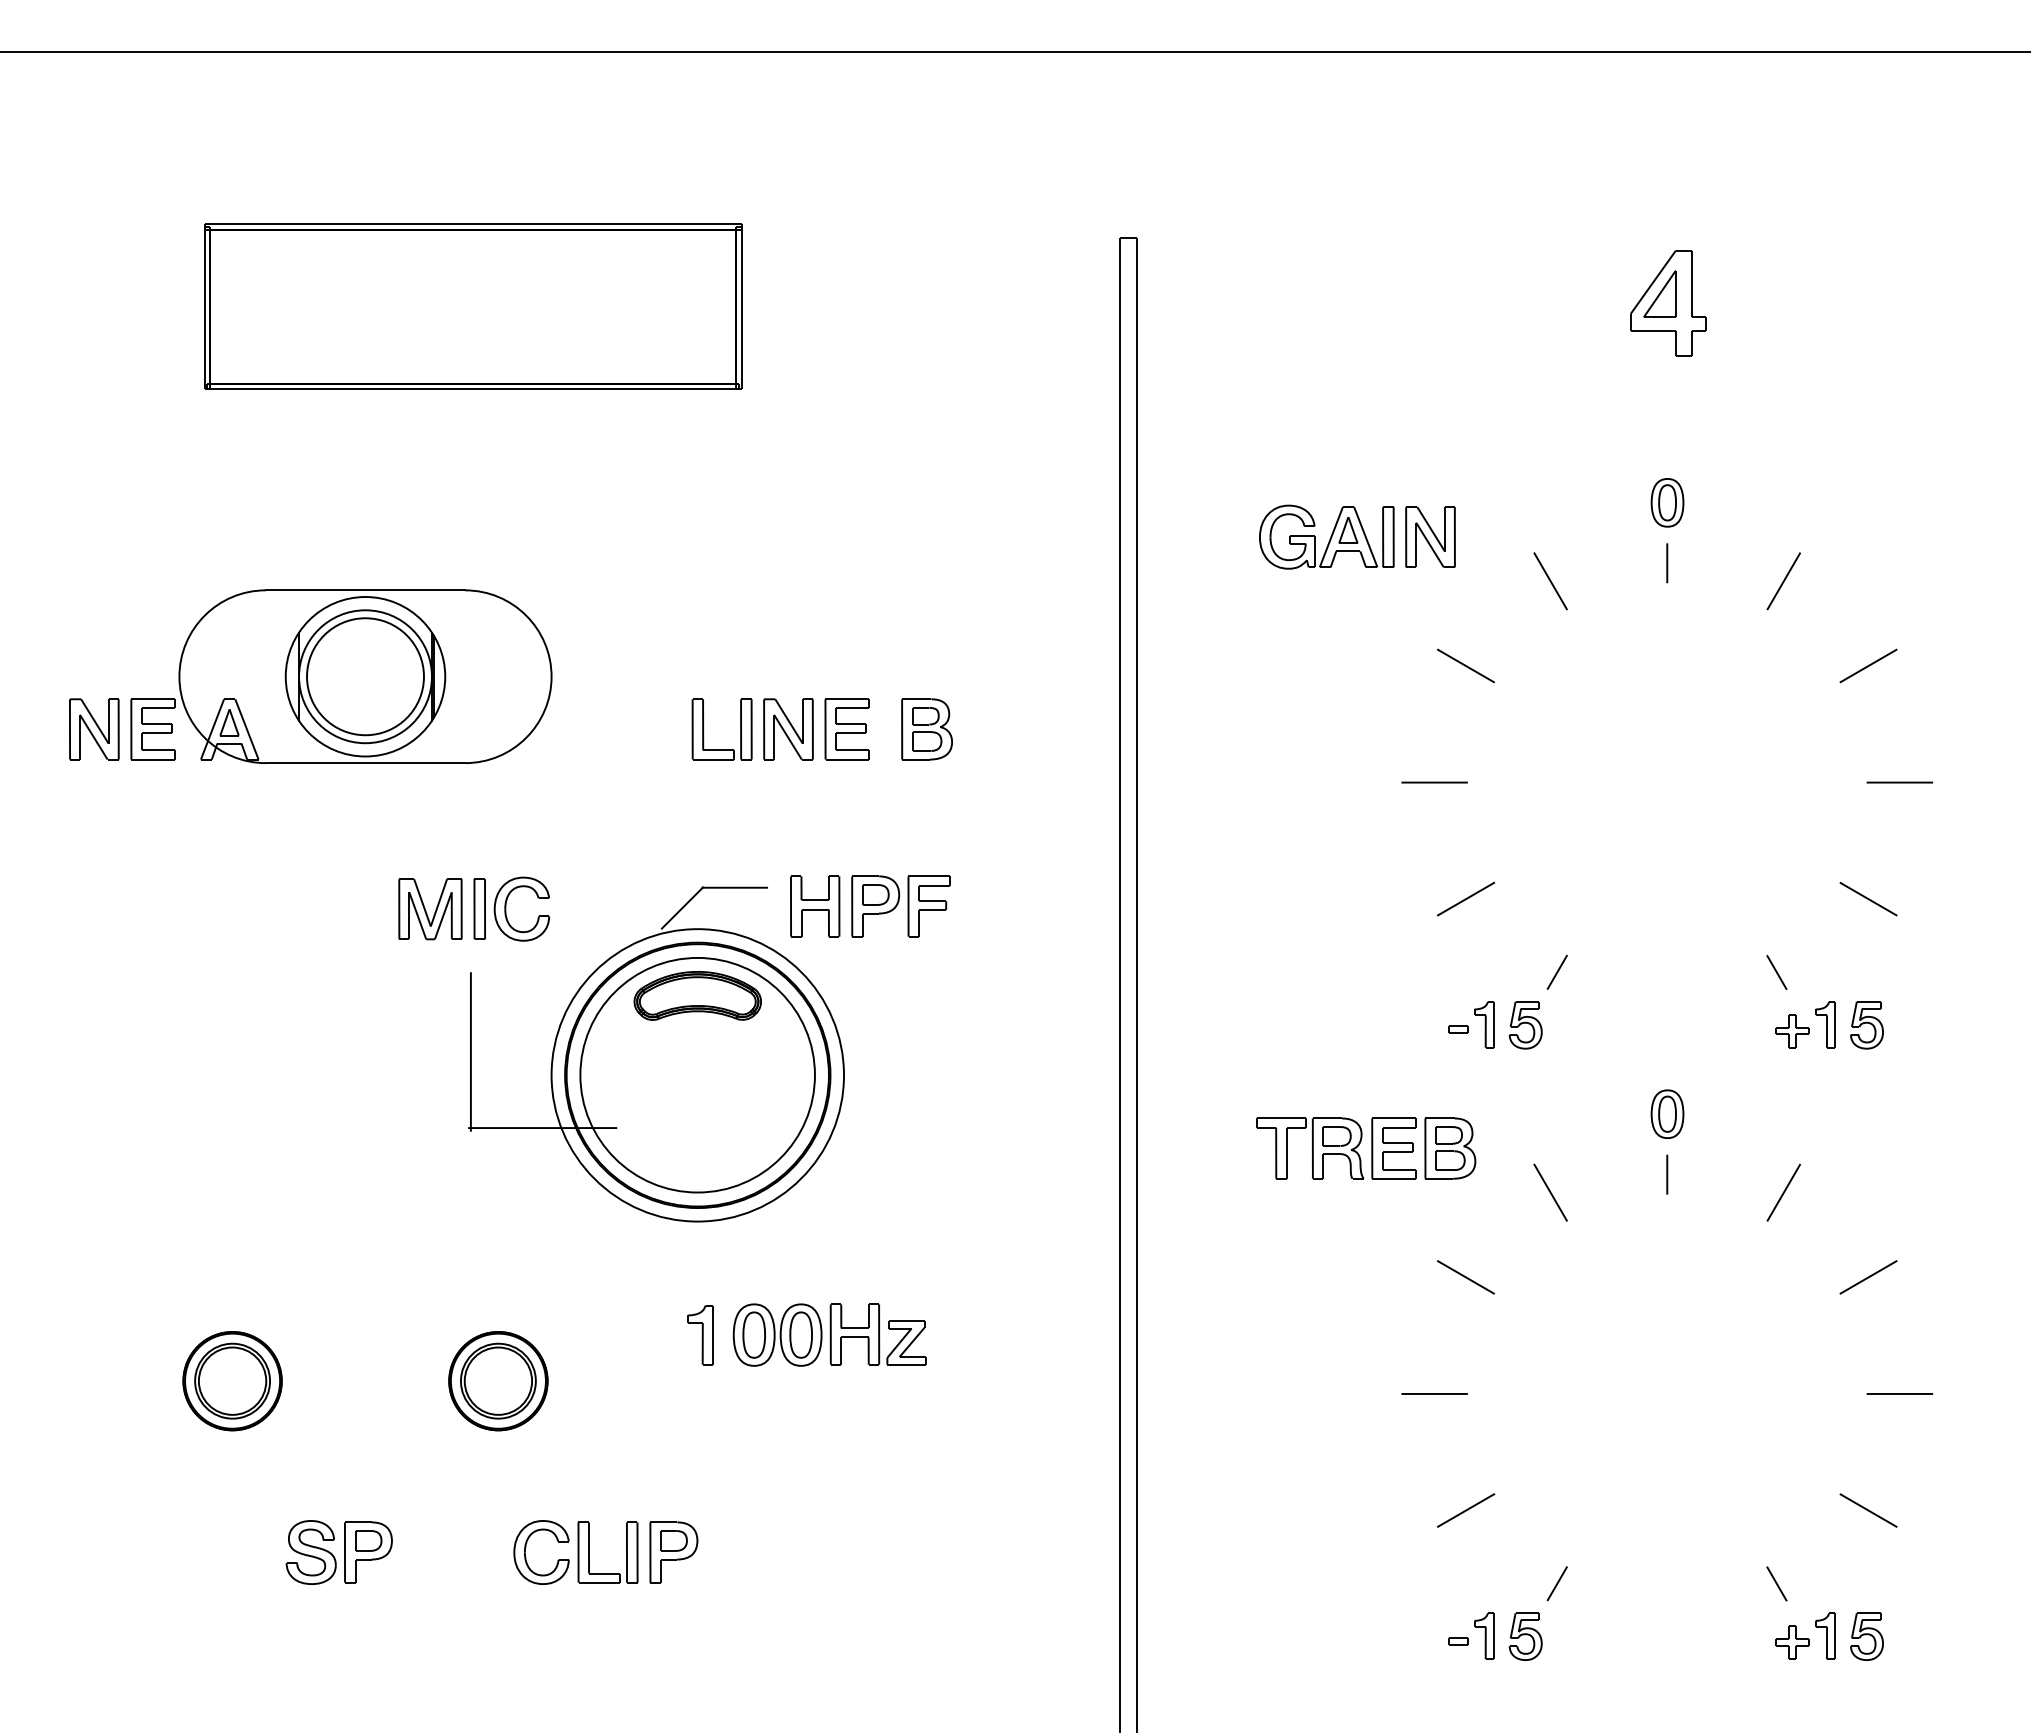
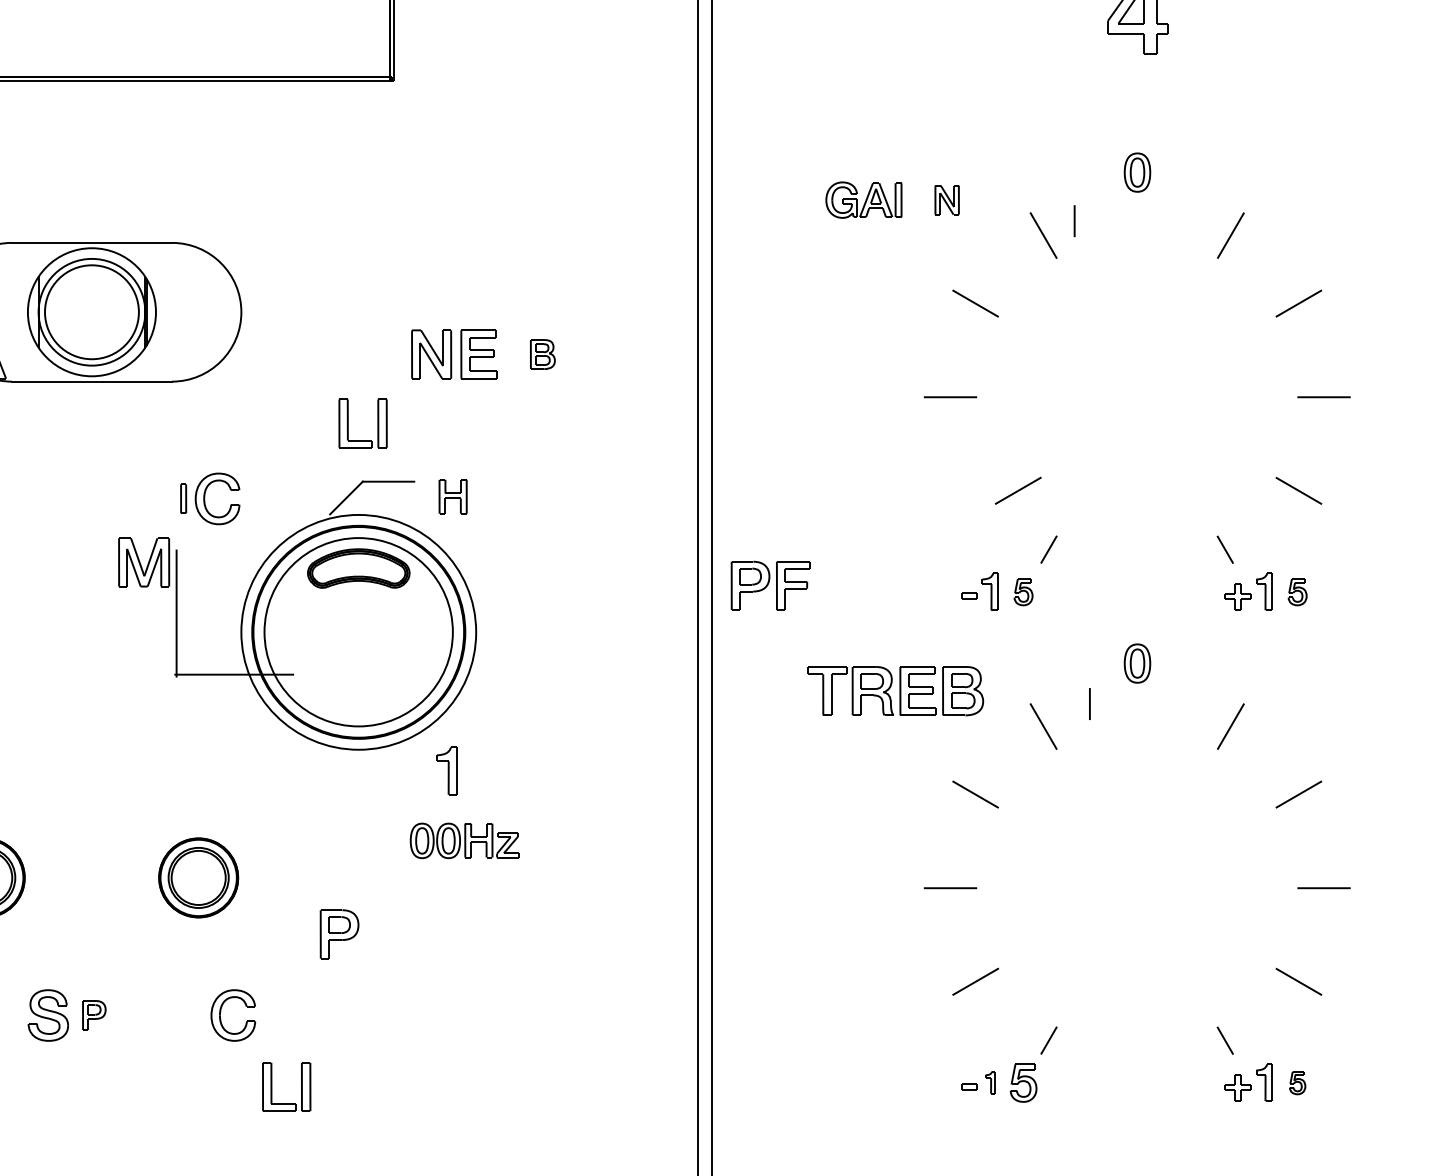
part: (1326, 536) -> (863, 199), size x0.7
part: (1430, 536) -> (947, 199), size x0.6
line: (1667, 563) -> (1074, 221), moved
part: (703, 729) -> (348, 423), moved
part: (926, 729) -> (542, 354), size x0.6
line: (1466, 898) -> (1018, 490), moved
part: (815, 906) -> (453, 496), size x0.7
part: (900, 906) -> (770, 585), moved
part: (479, 908) -> (183, 498), size x0.6
part: (430, 909) -> (144, 562), moved
part: (1525, 1025) -> (1023, 592), size x0.7
part: (1866, 1025) -> (1297, 592), size x0.7
line: (1667, 1174) -> (1090, 703), moved
part: (829, 1334) -> (464, 840), size x0.7
part: (700, 1335) -> (446, 771), moved
part: (368, 1552) -> (94, 1015), size x0.6
part: (589, 1552) -> (271, 1086), moved
part: (673, 1552) -> (339, 934), moved
part: (1484, 1635) -> (990, 1082), size x0.6
part: (1866, 1636) -> (1297, 1082), size x0.6

